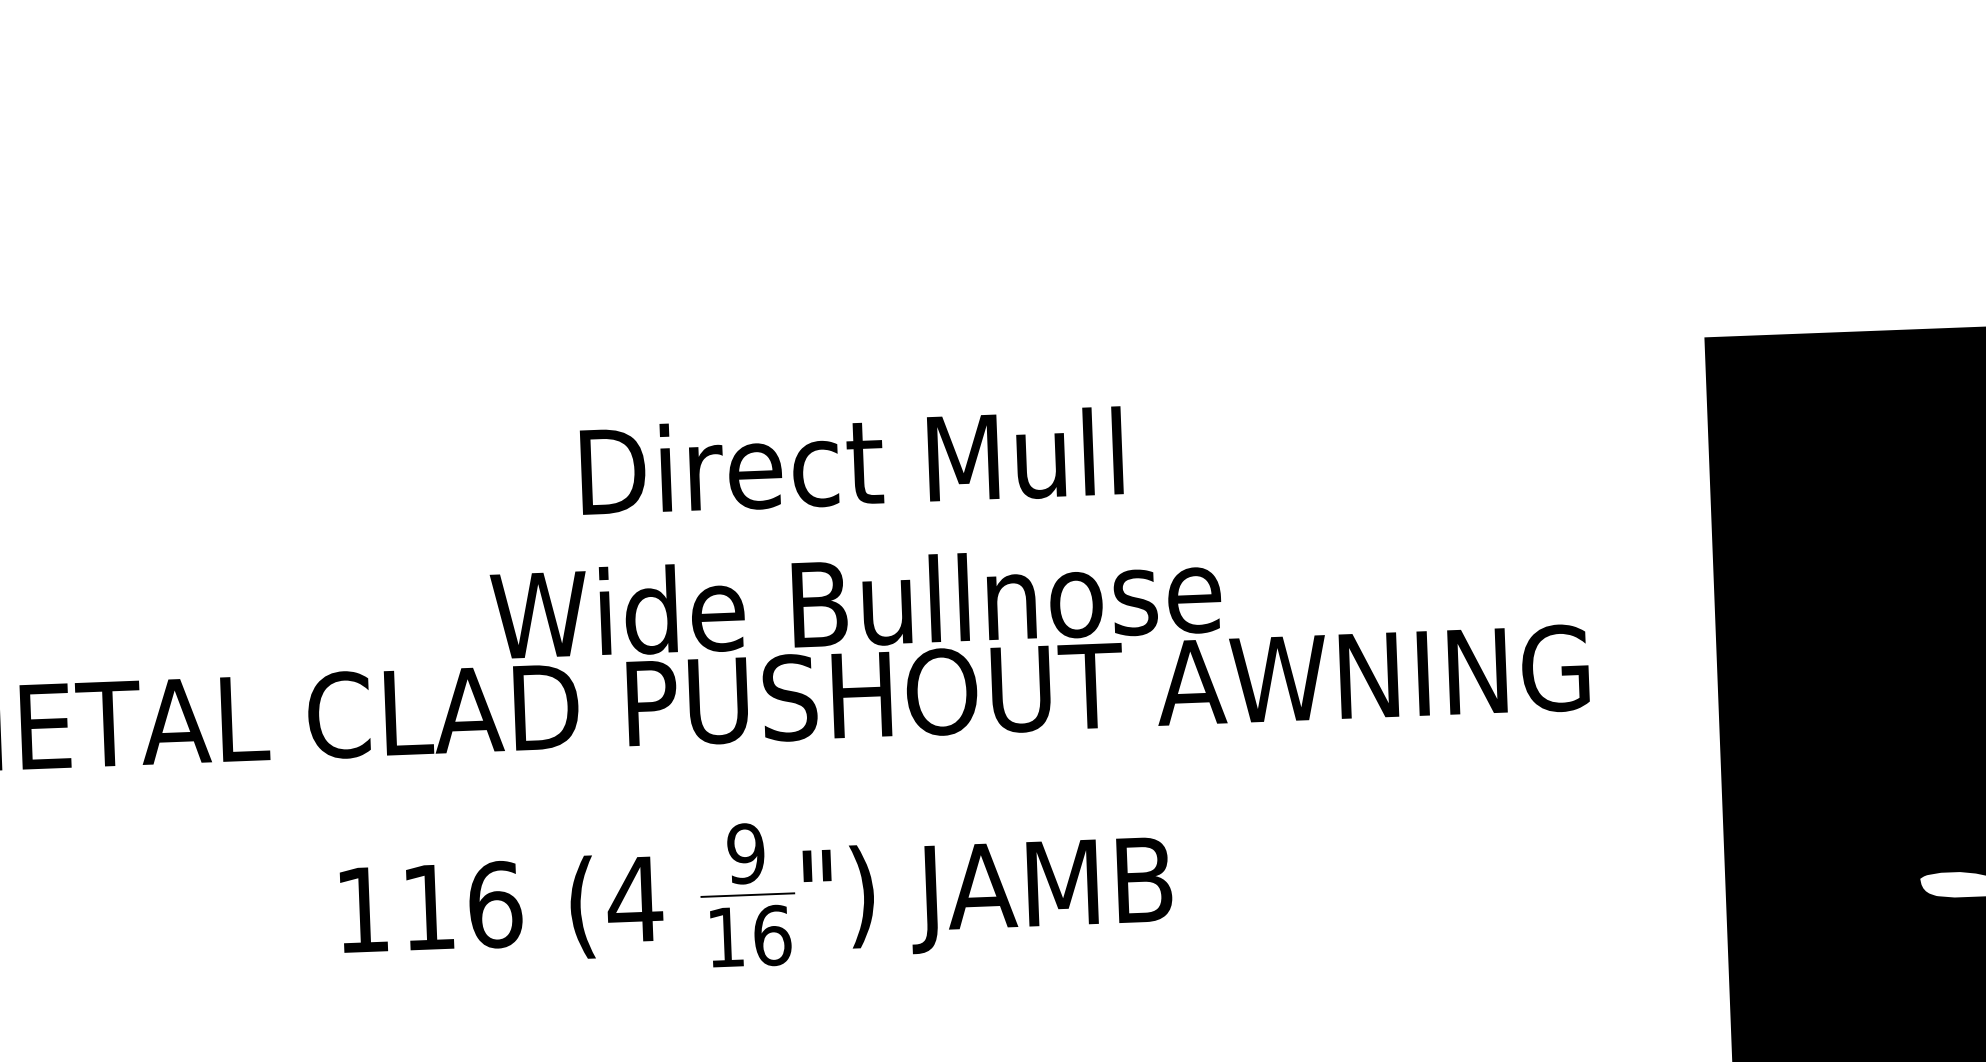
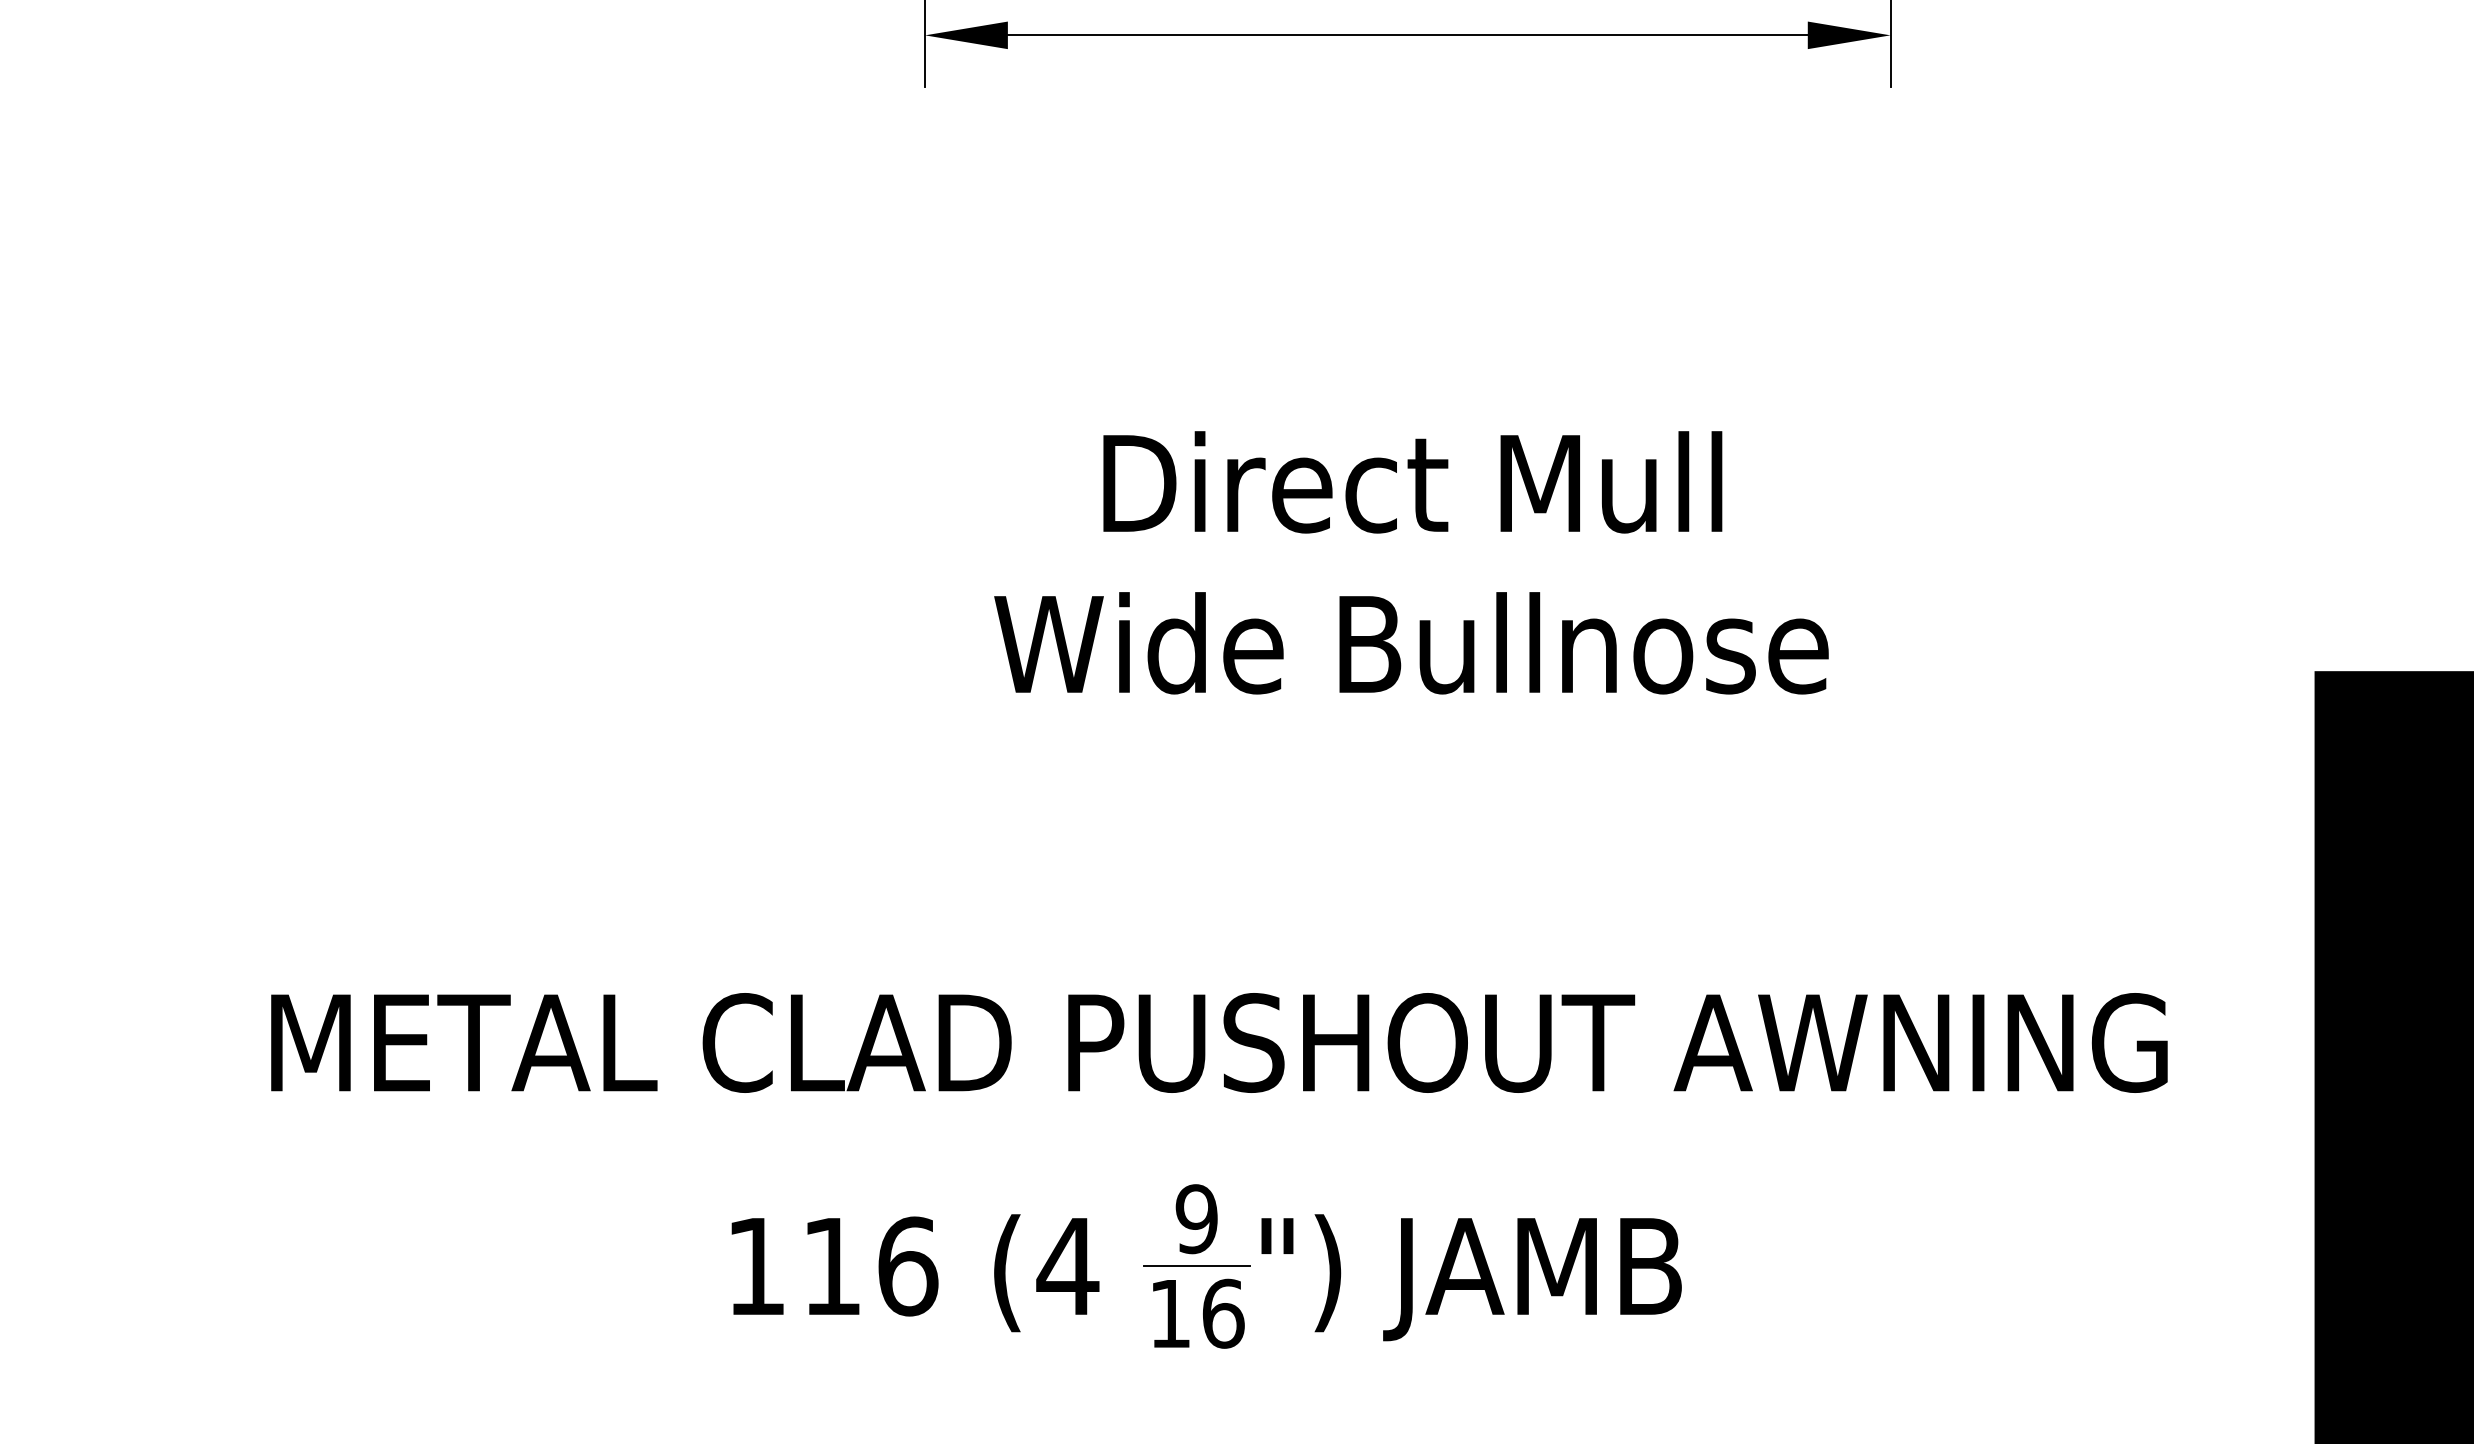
text: (853, 531) -> (1411, 562), moved

